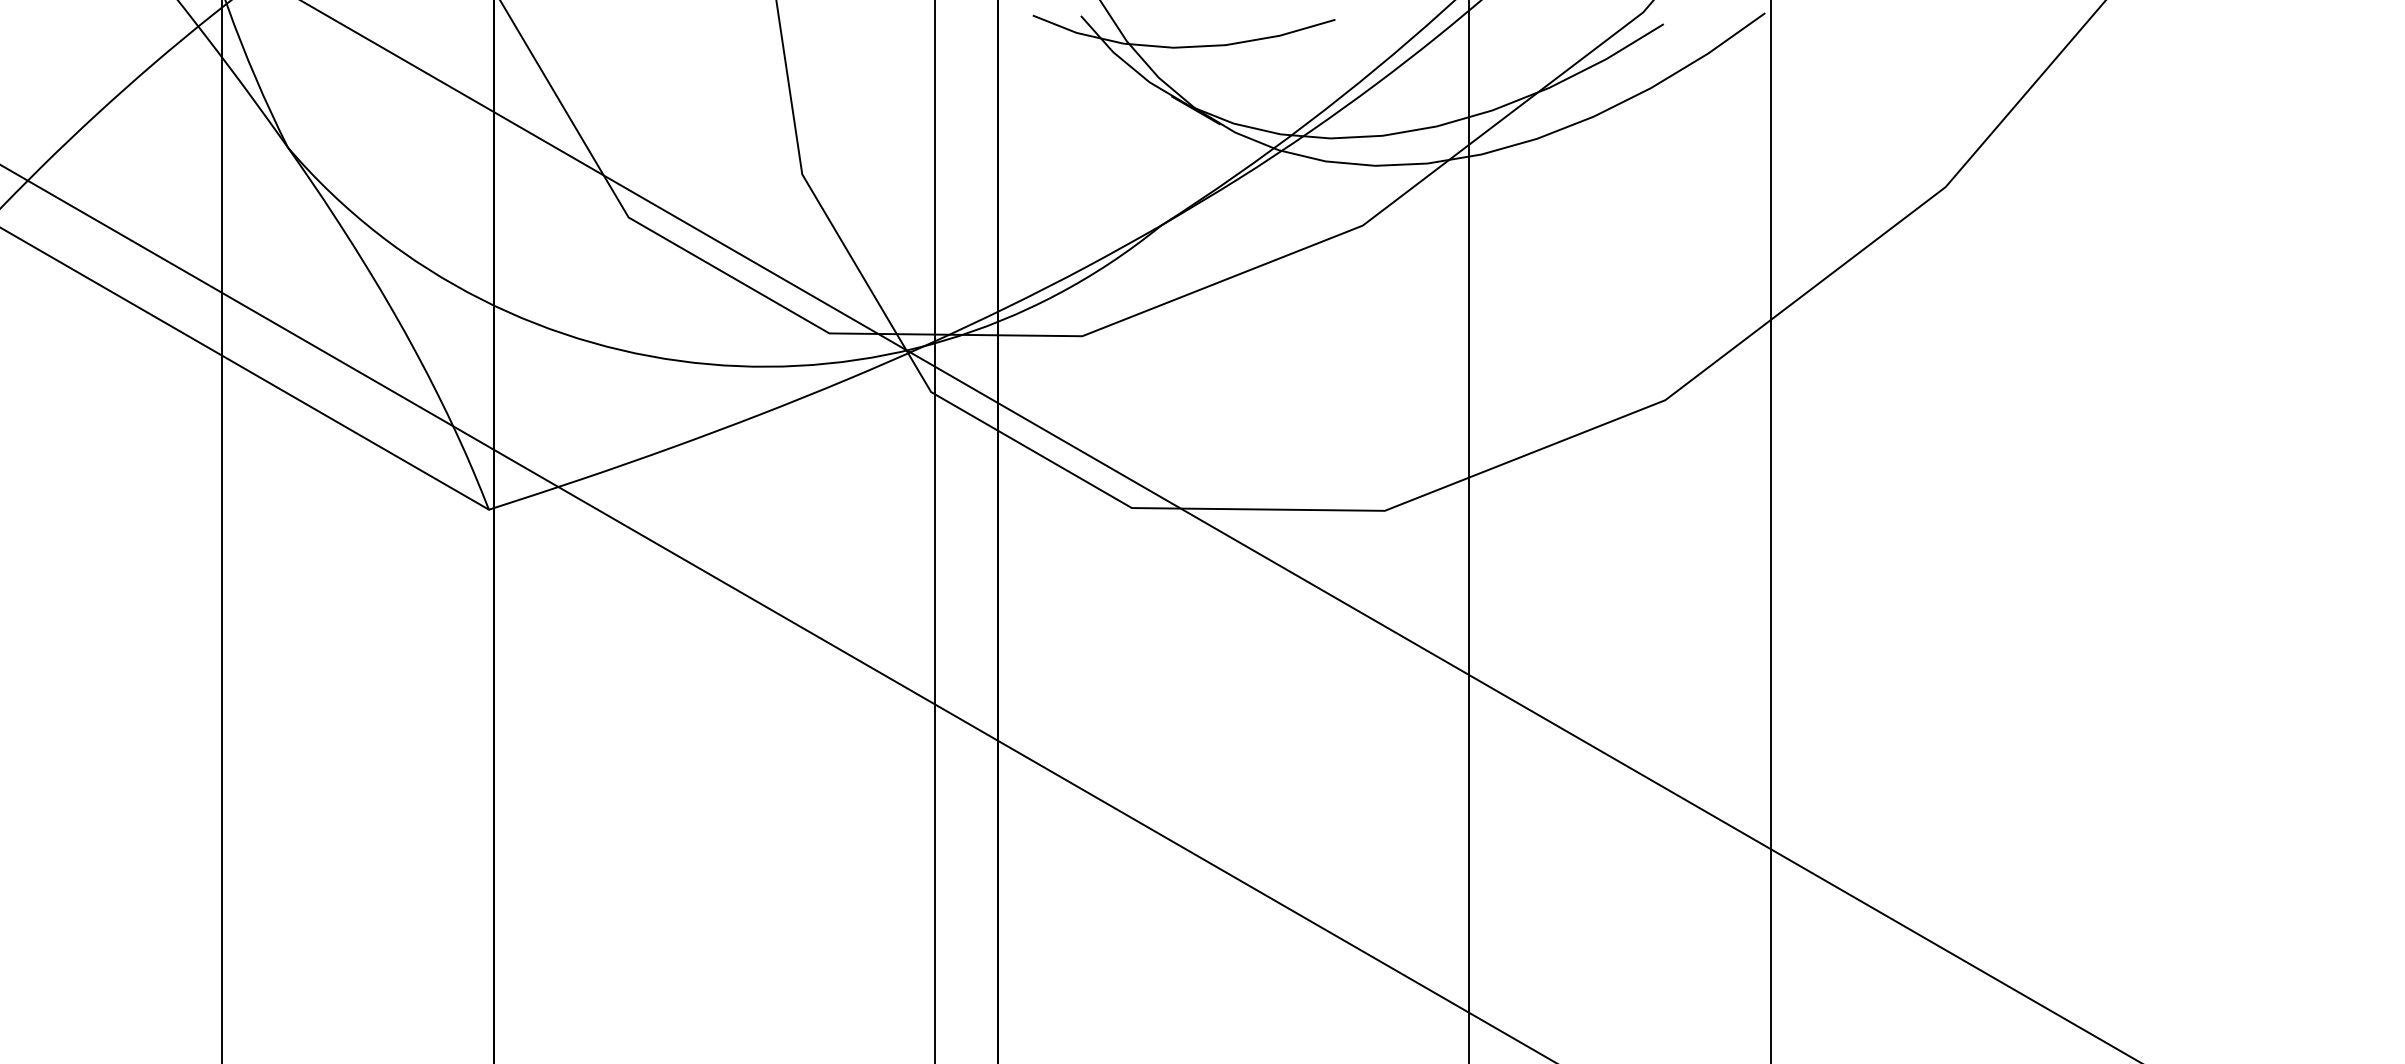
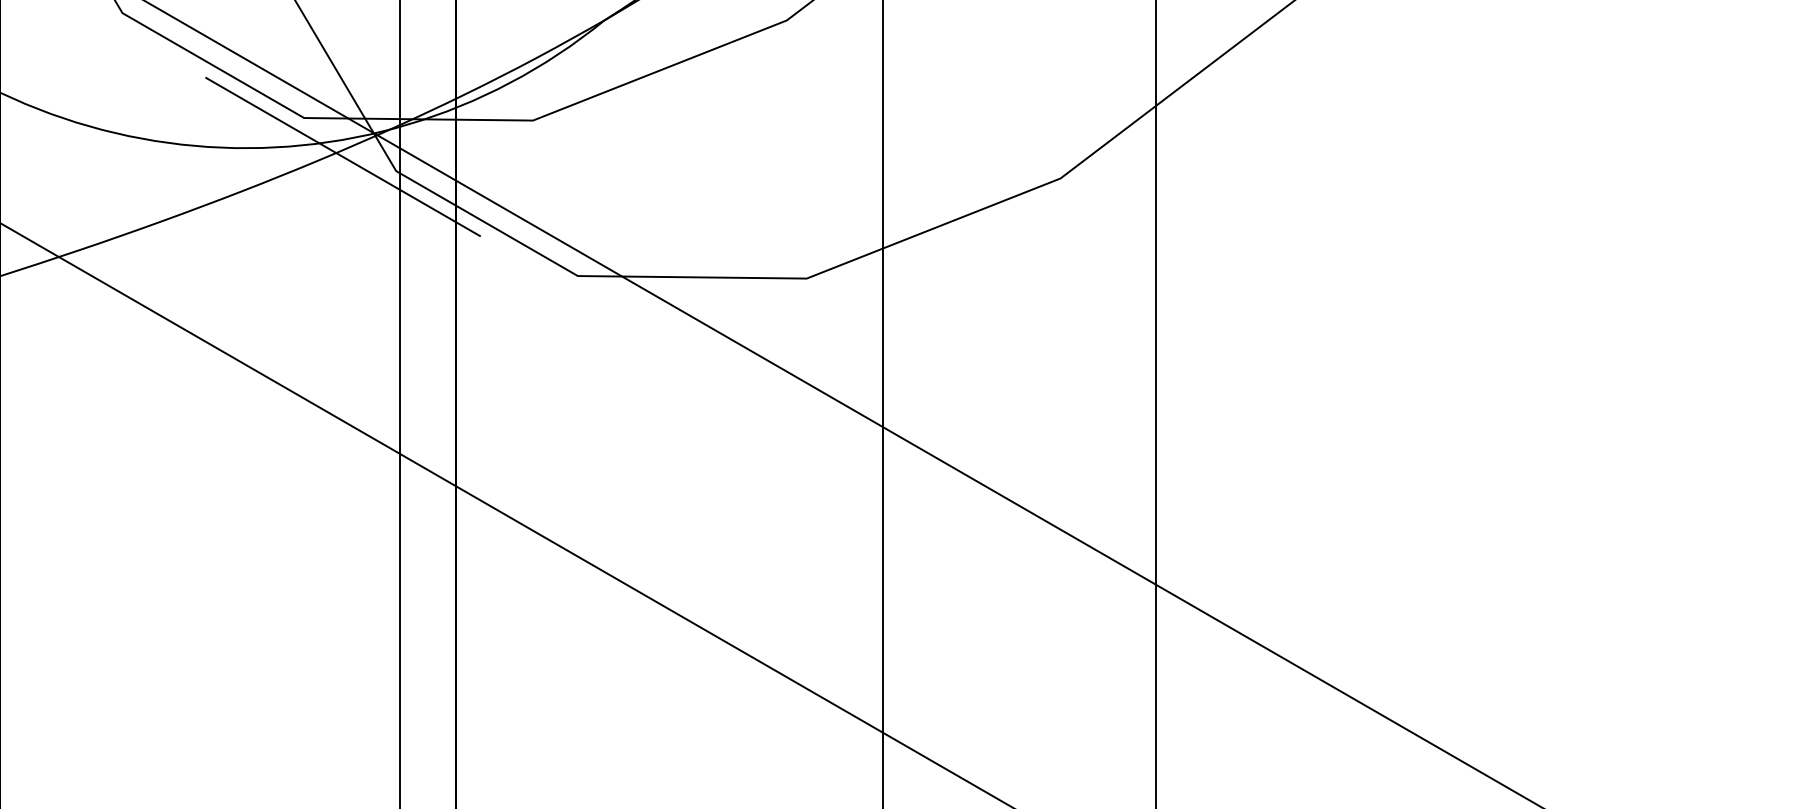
line: (872, 376) -> (343, 157), added

